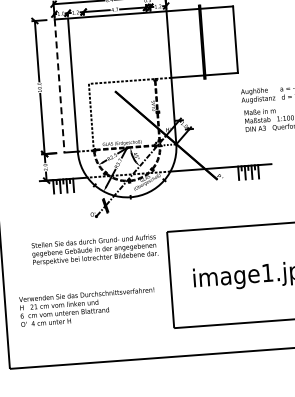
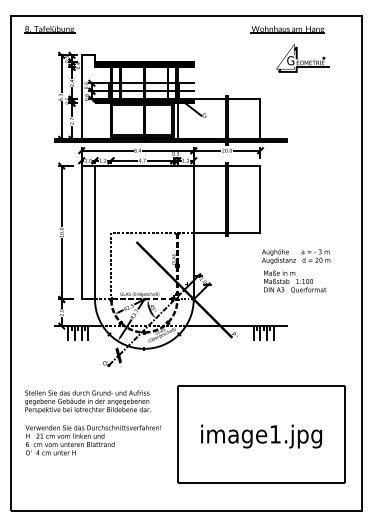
line: (59, 85) -> (81, 232), dashed -> solid
text: (94, 249) -> (87, 401), moved
text: (86, 307) -> (92, 440), moved

